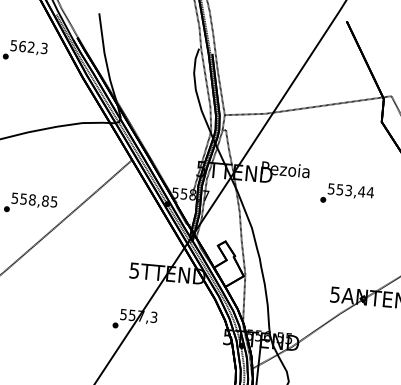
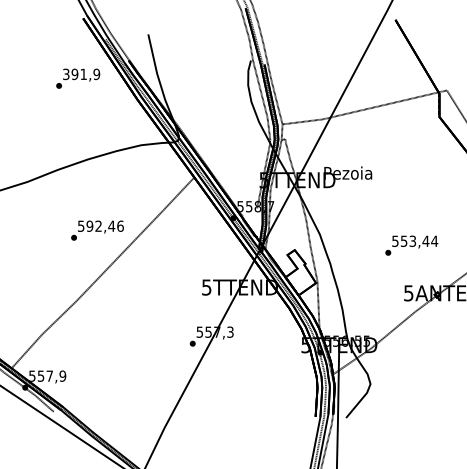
text: (29, 47) -> (81, 74), 562,3 -> 391,9
text: (347, 194) -> (411, 245), moved
text: (38, 199) -> (104, 225), 558,85 -> 592,46

